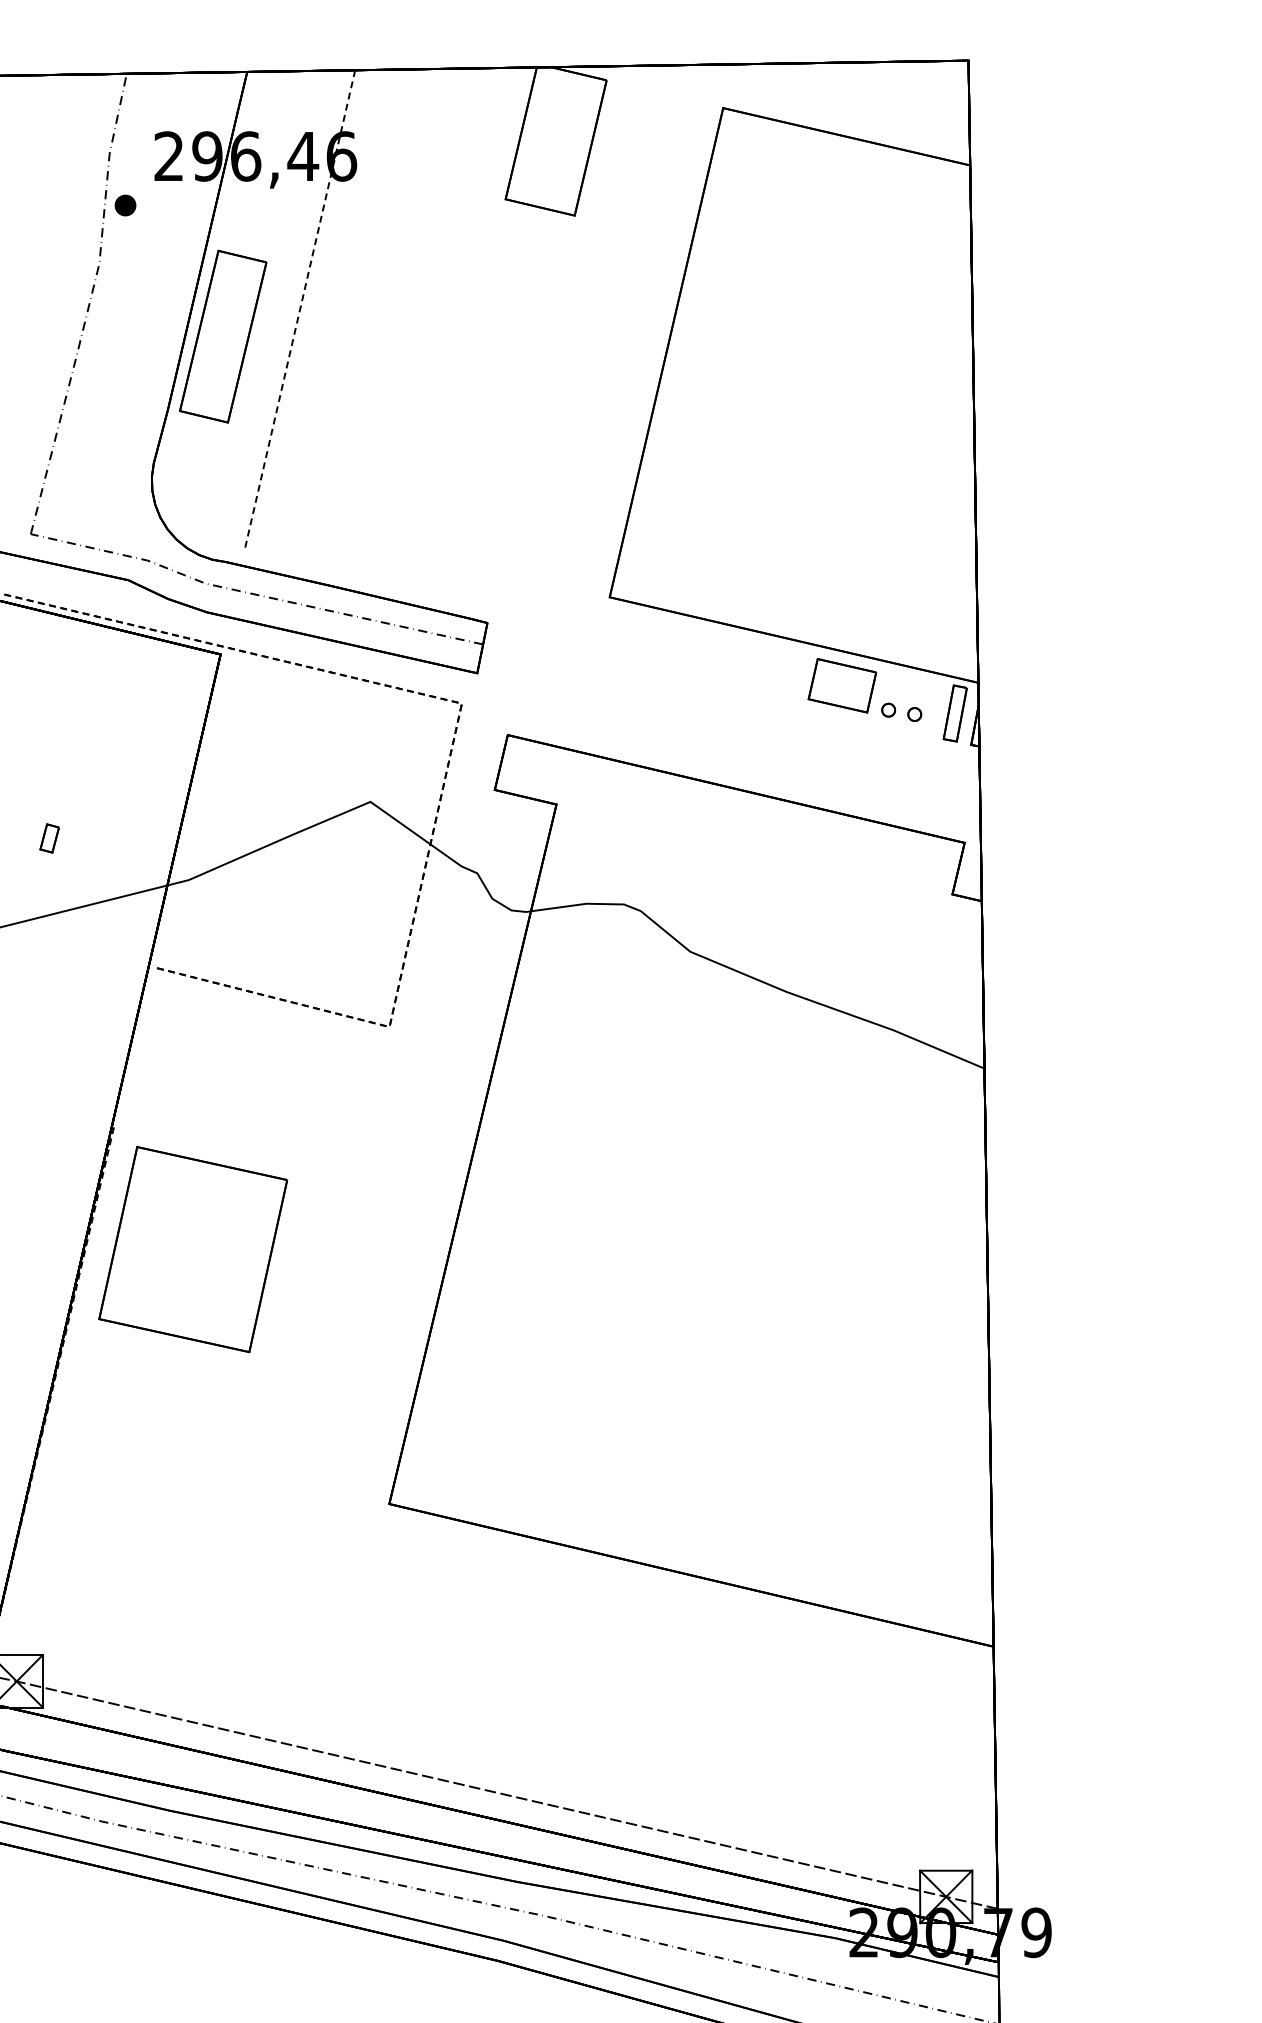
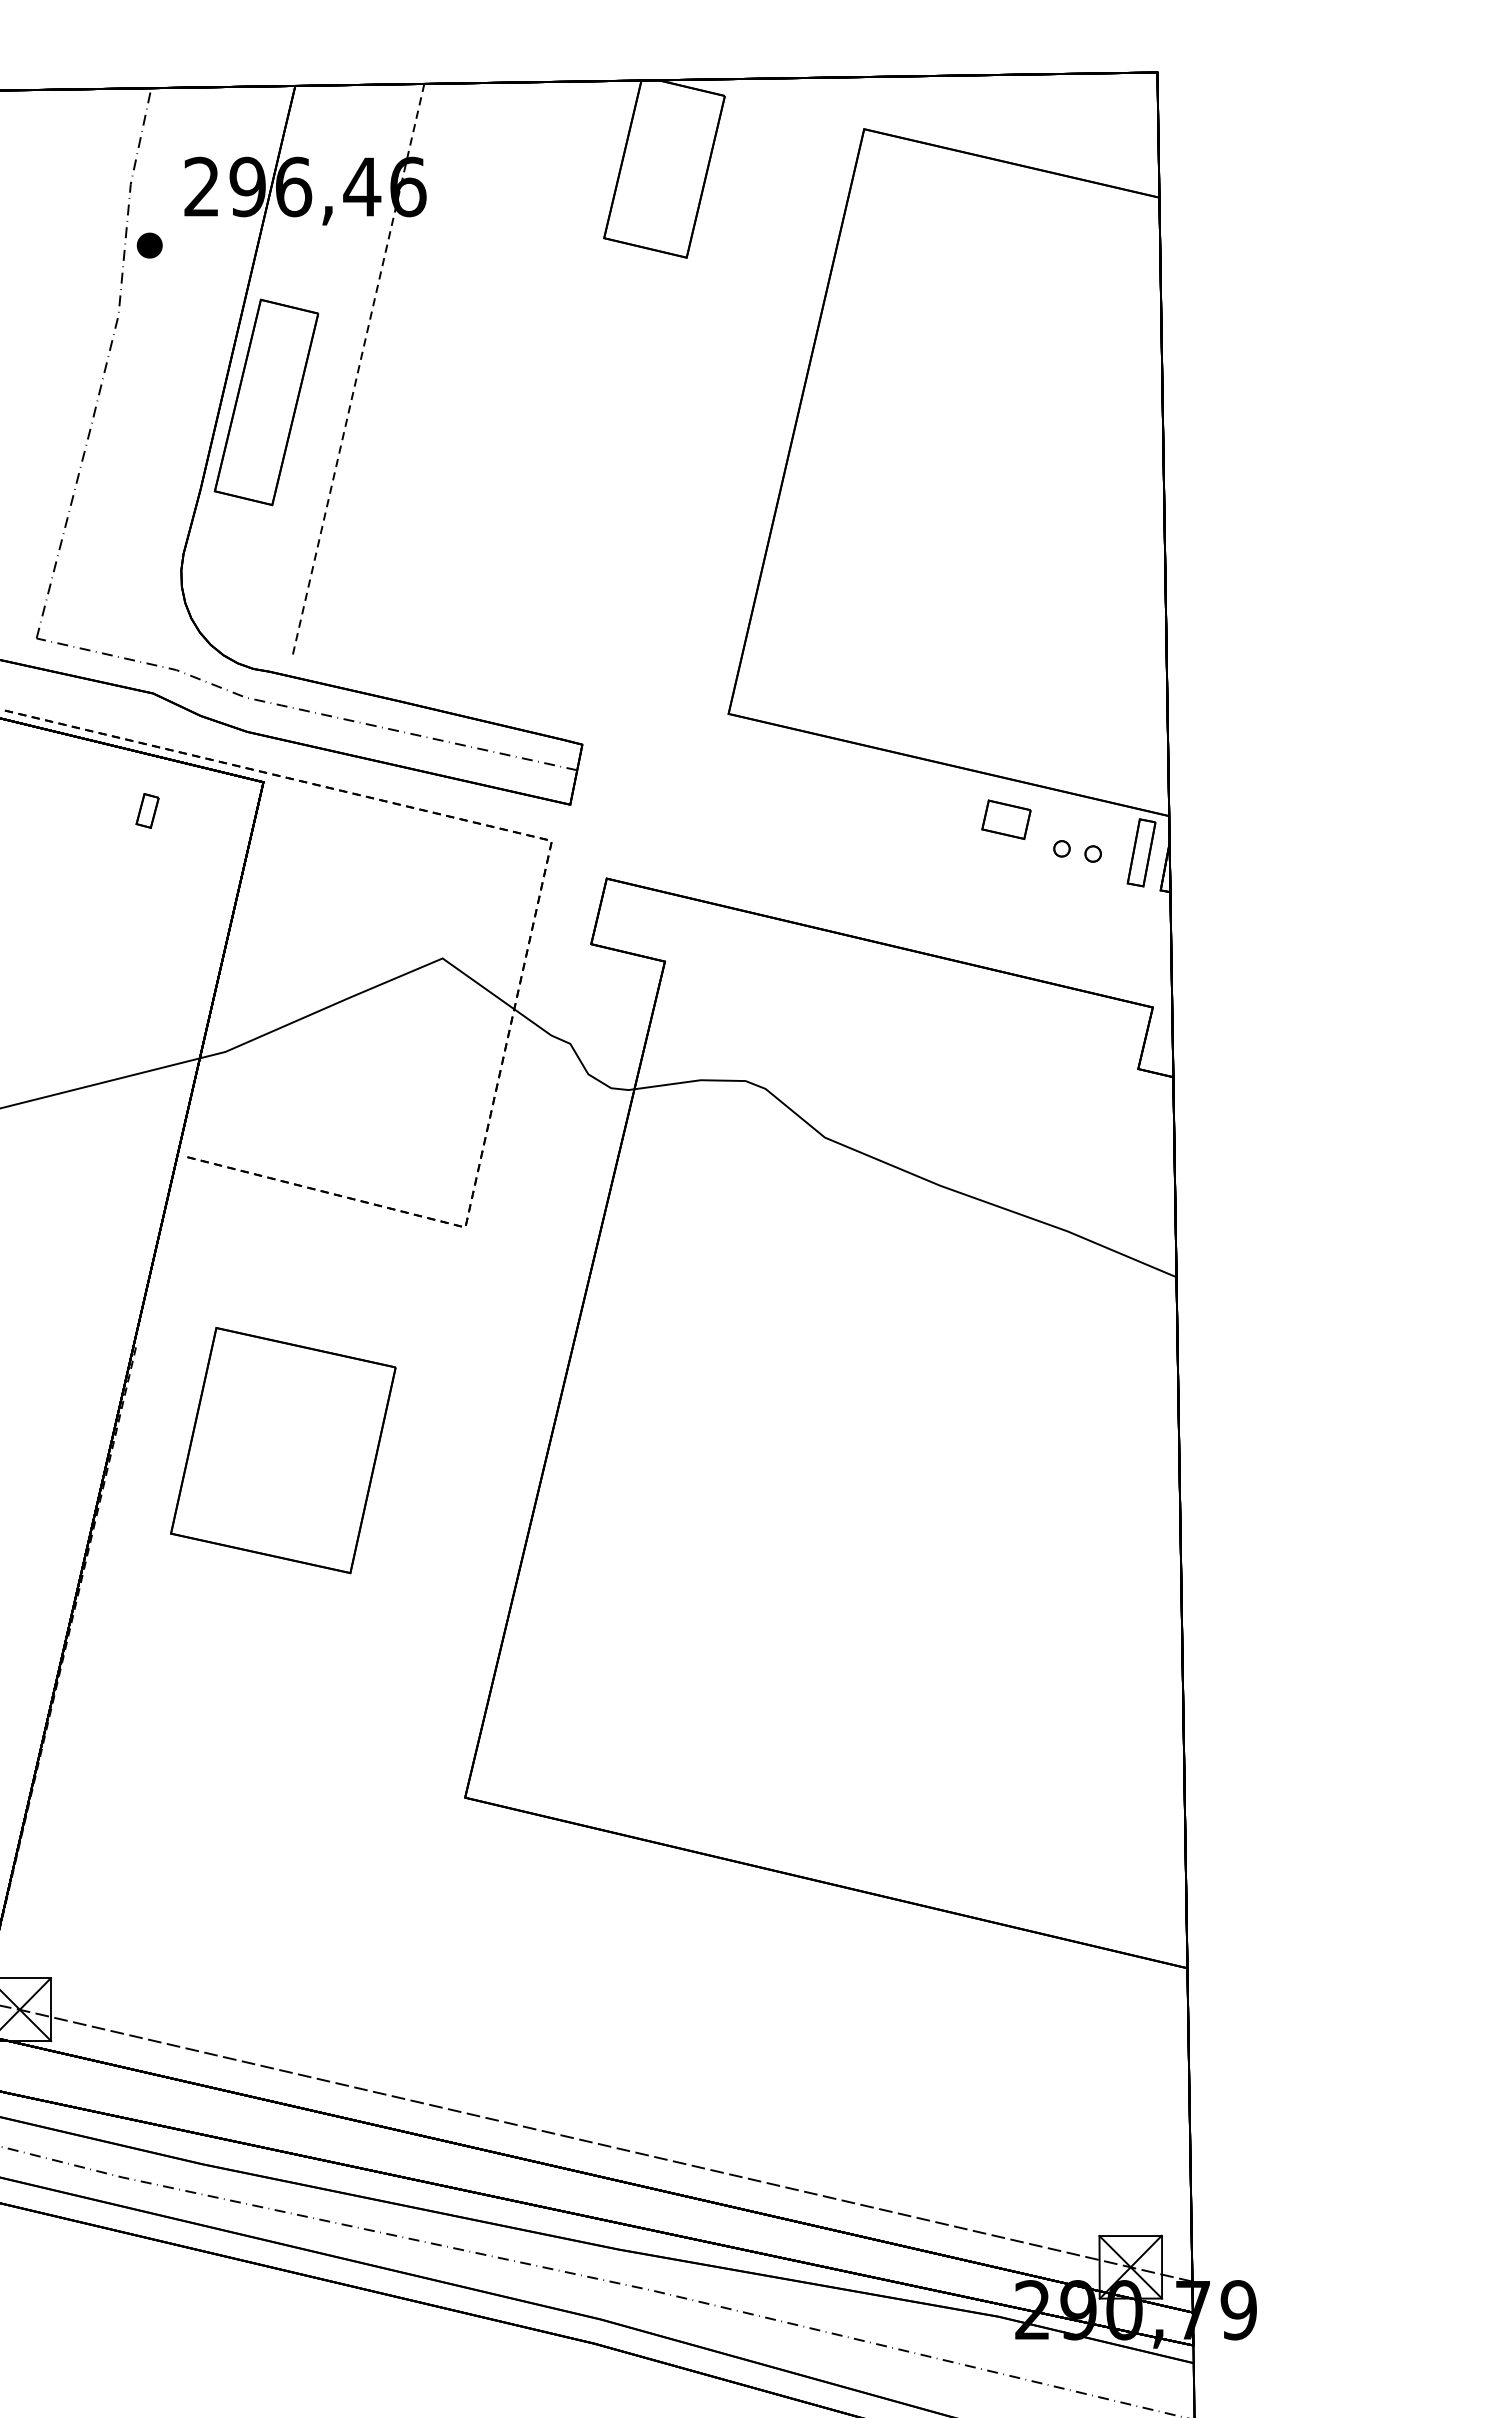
part: (841, 685) -> (1005, 819), size x0.6
part: (49, 838) -> (147, 810), moved
part: (193, 1249) -> (283, 1450), moved

